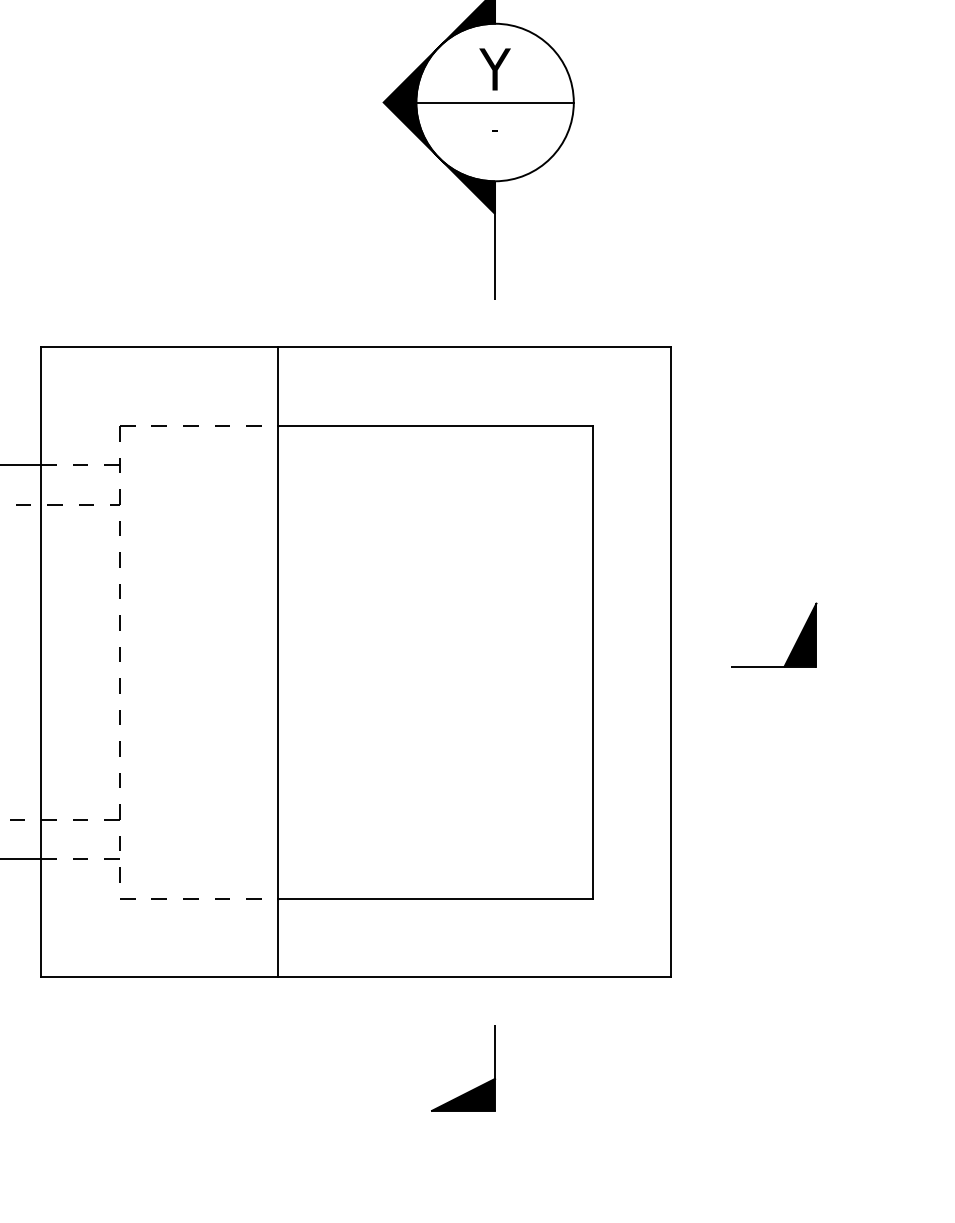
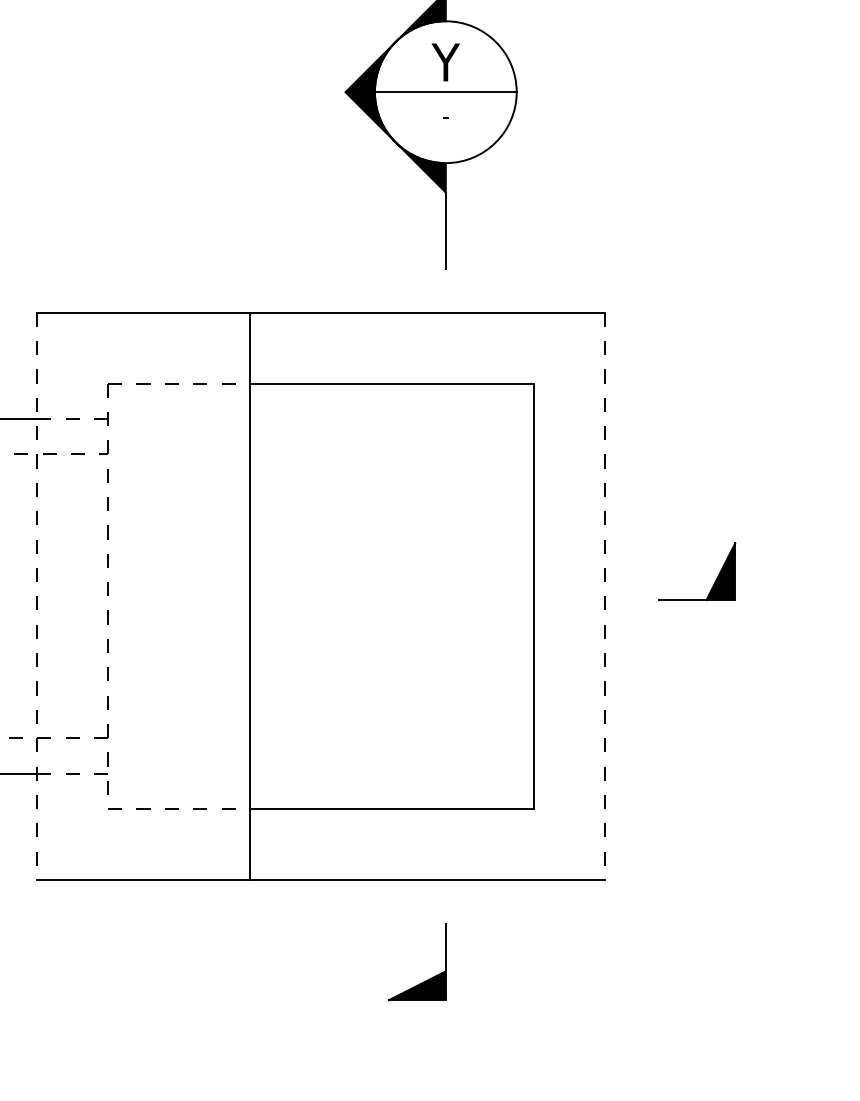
line: (41, 662) -> (37, 596), solid -> dashed
line: (671, 662) -> (604, 596), solid -> dashed

